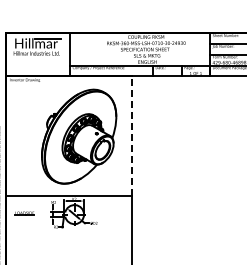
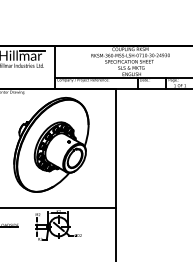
line: (131, 135) -> (115, 147), dashed -> solid
part: (79, 136) -> (51, 144), moved

